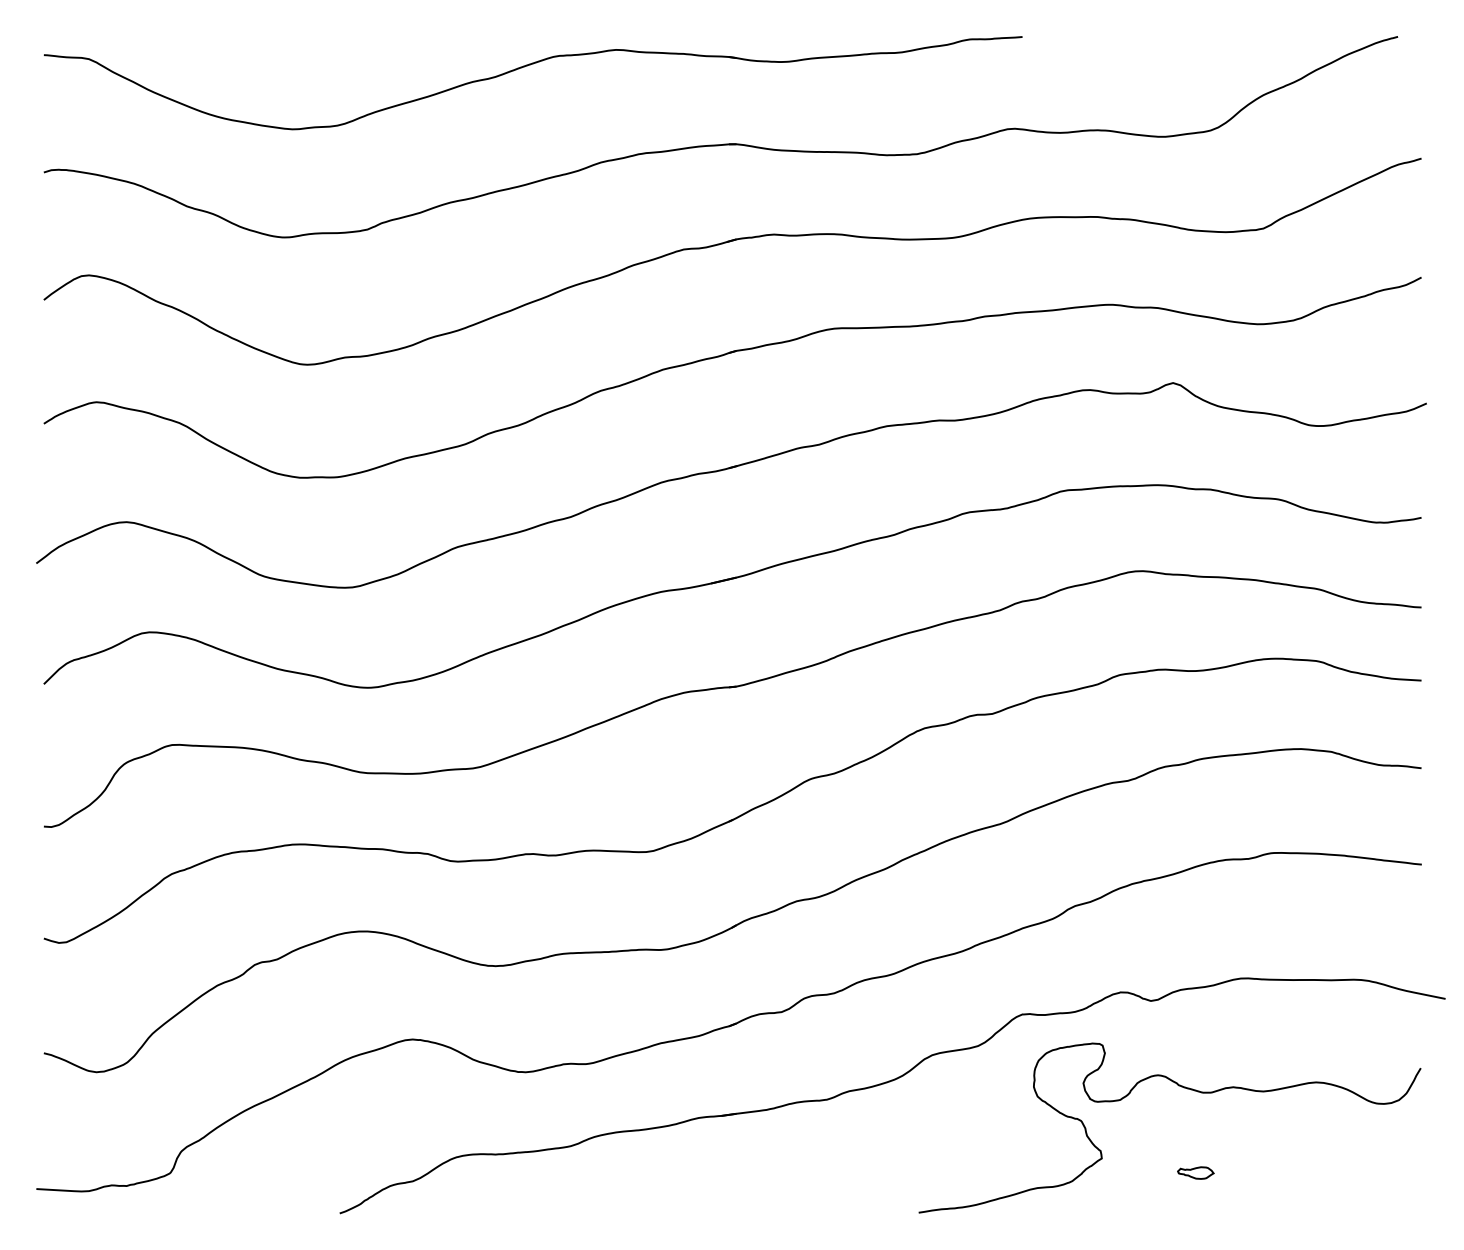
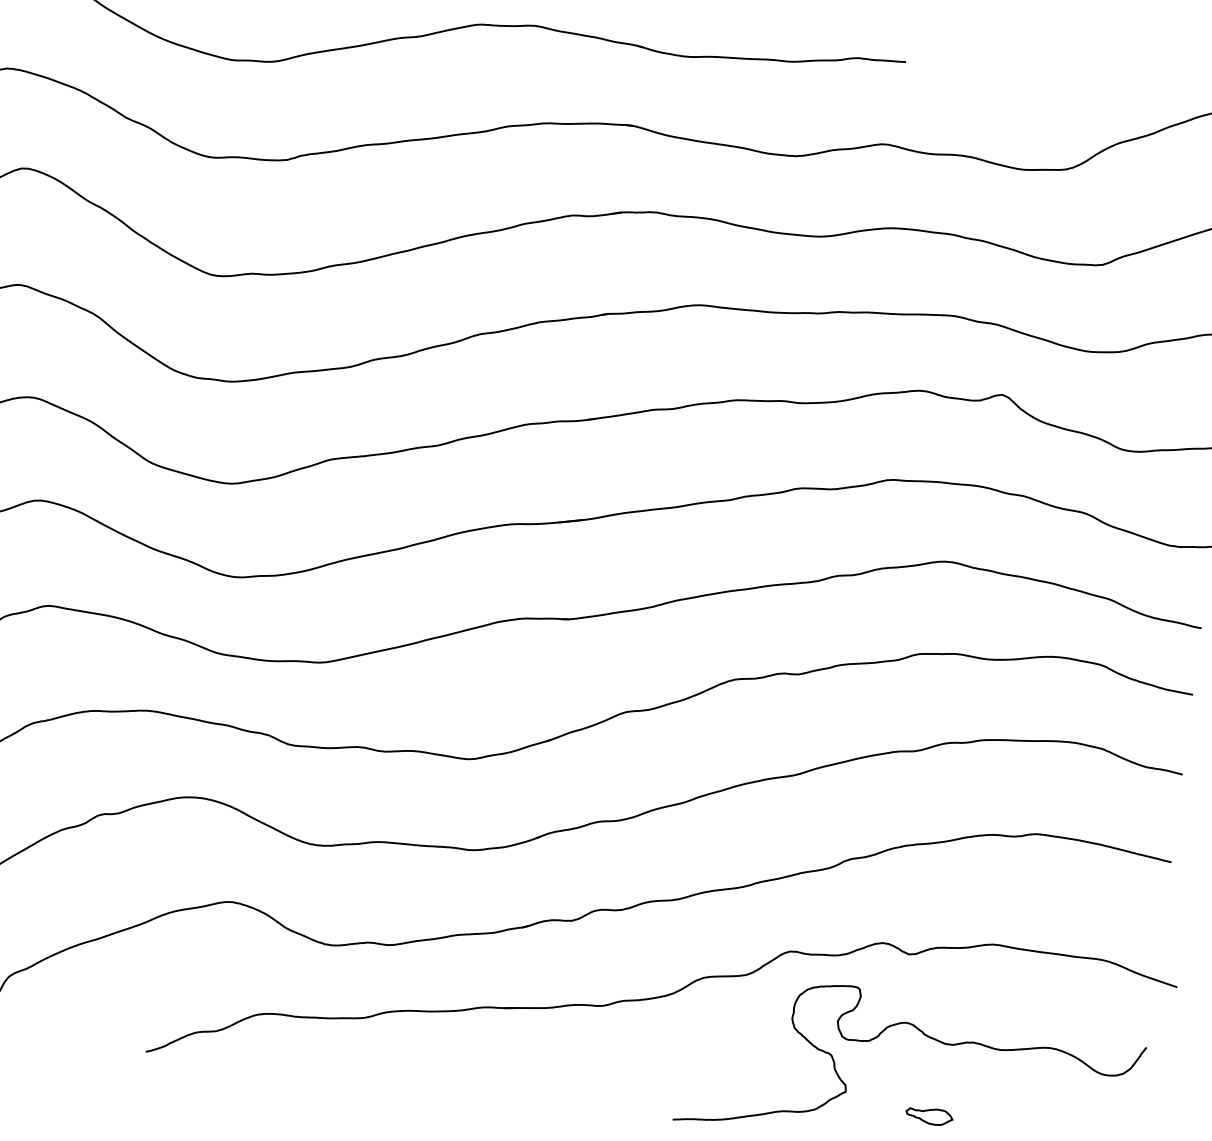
part: (1195, 1172) -> (929, 1115), size x1.43

